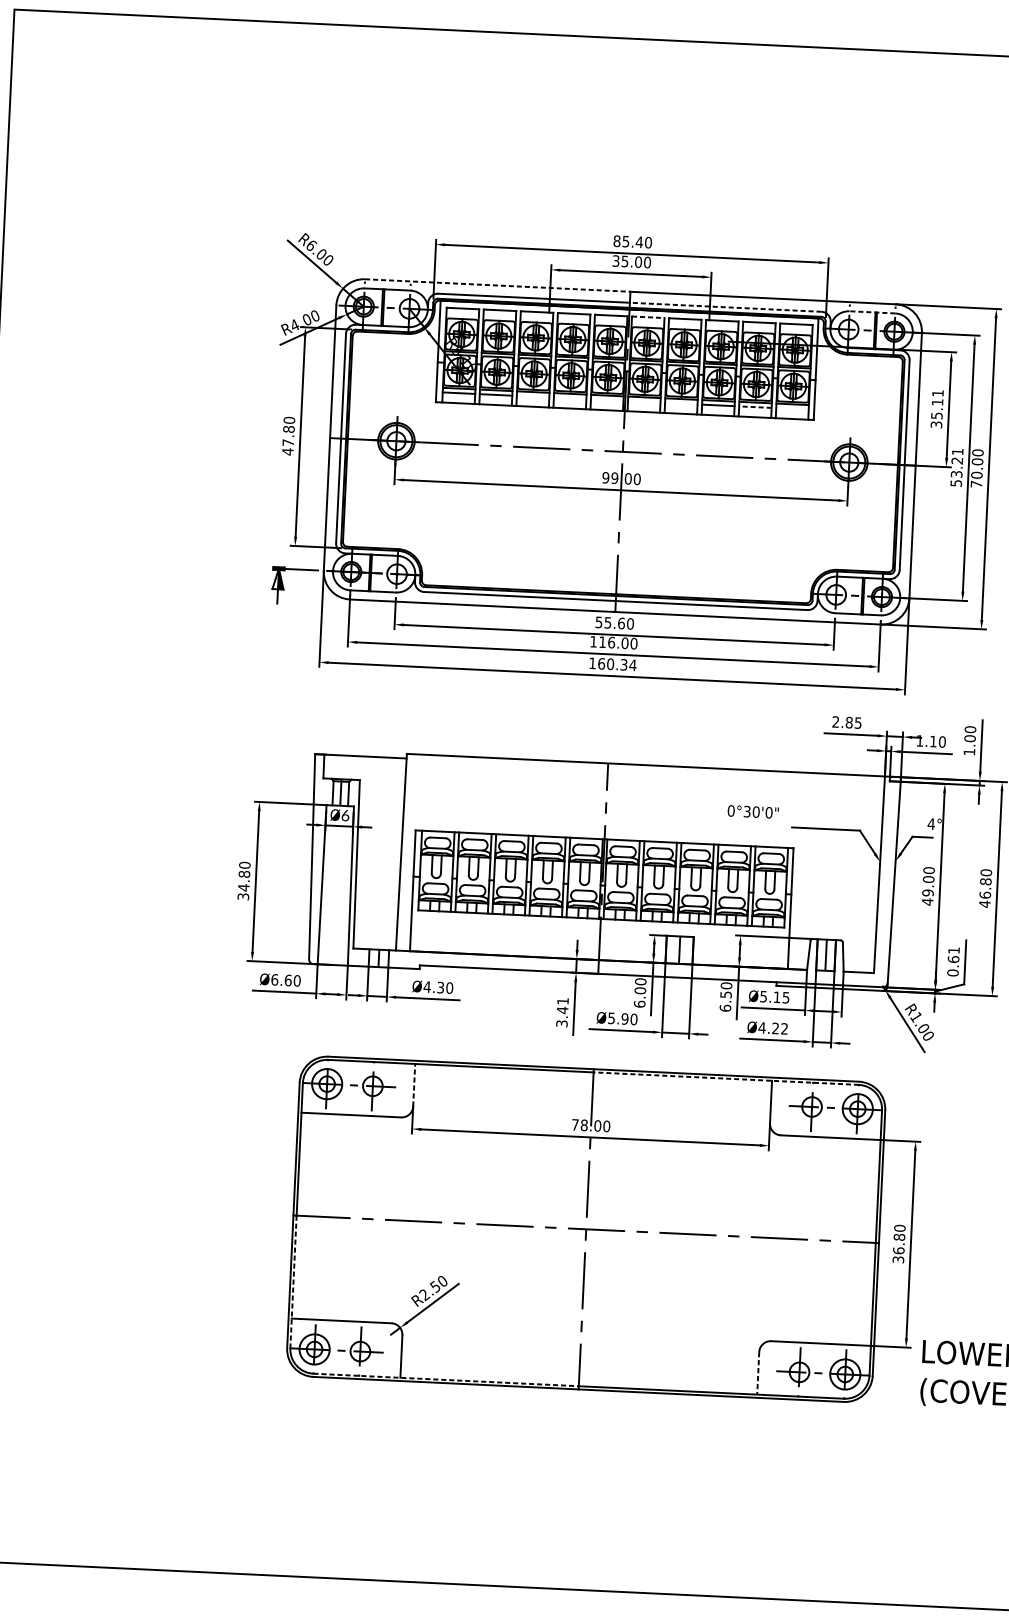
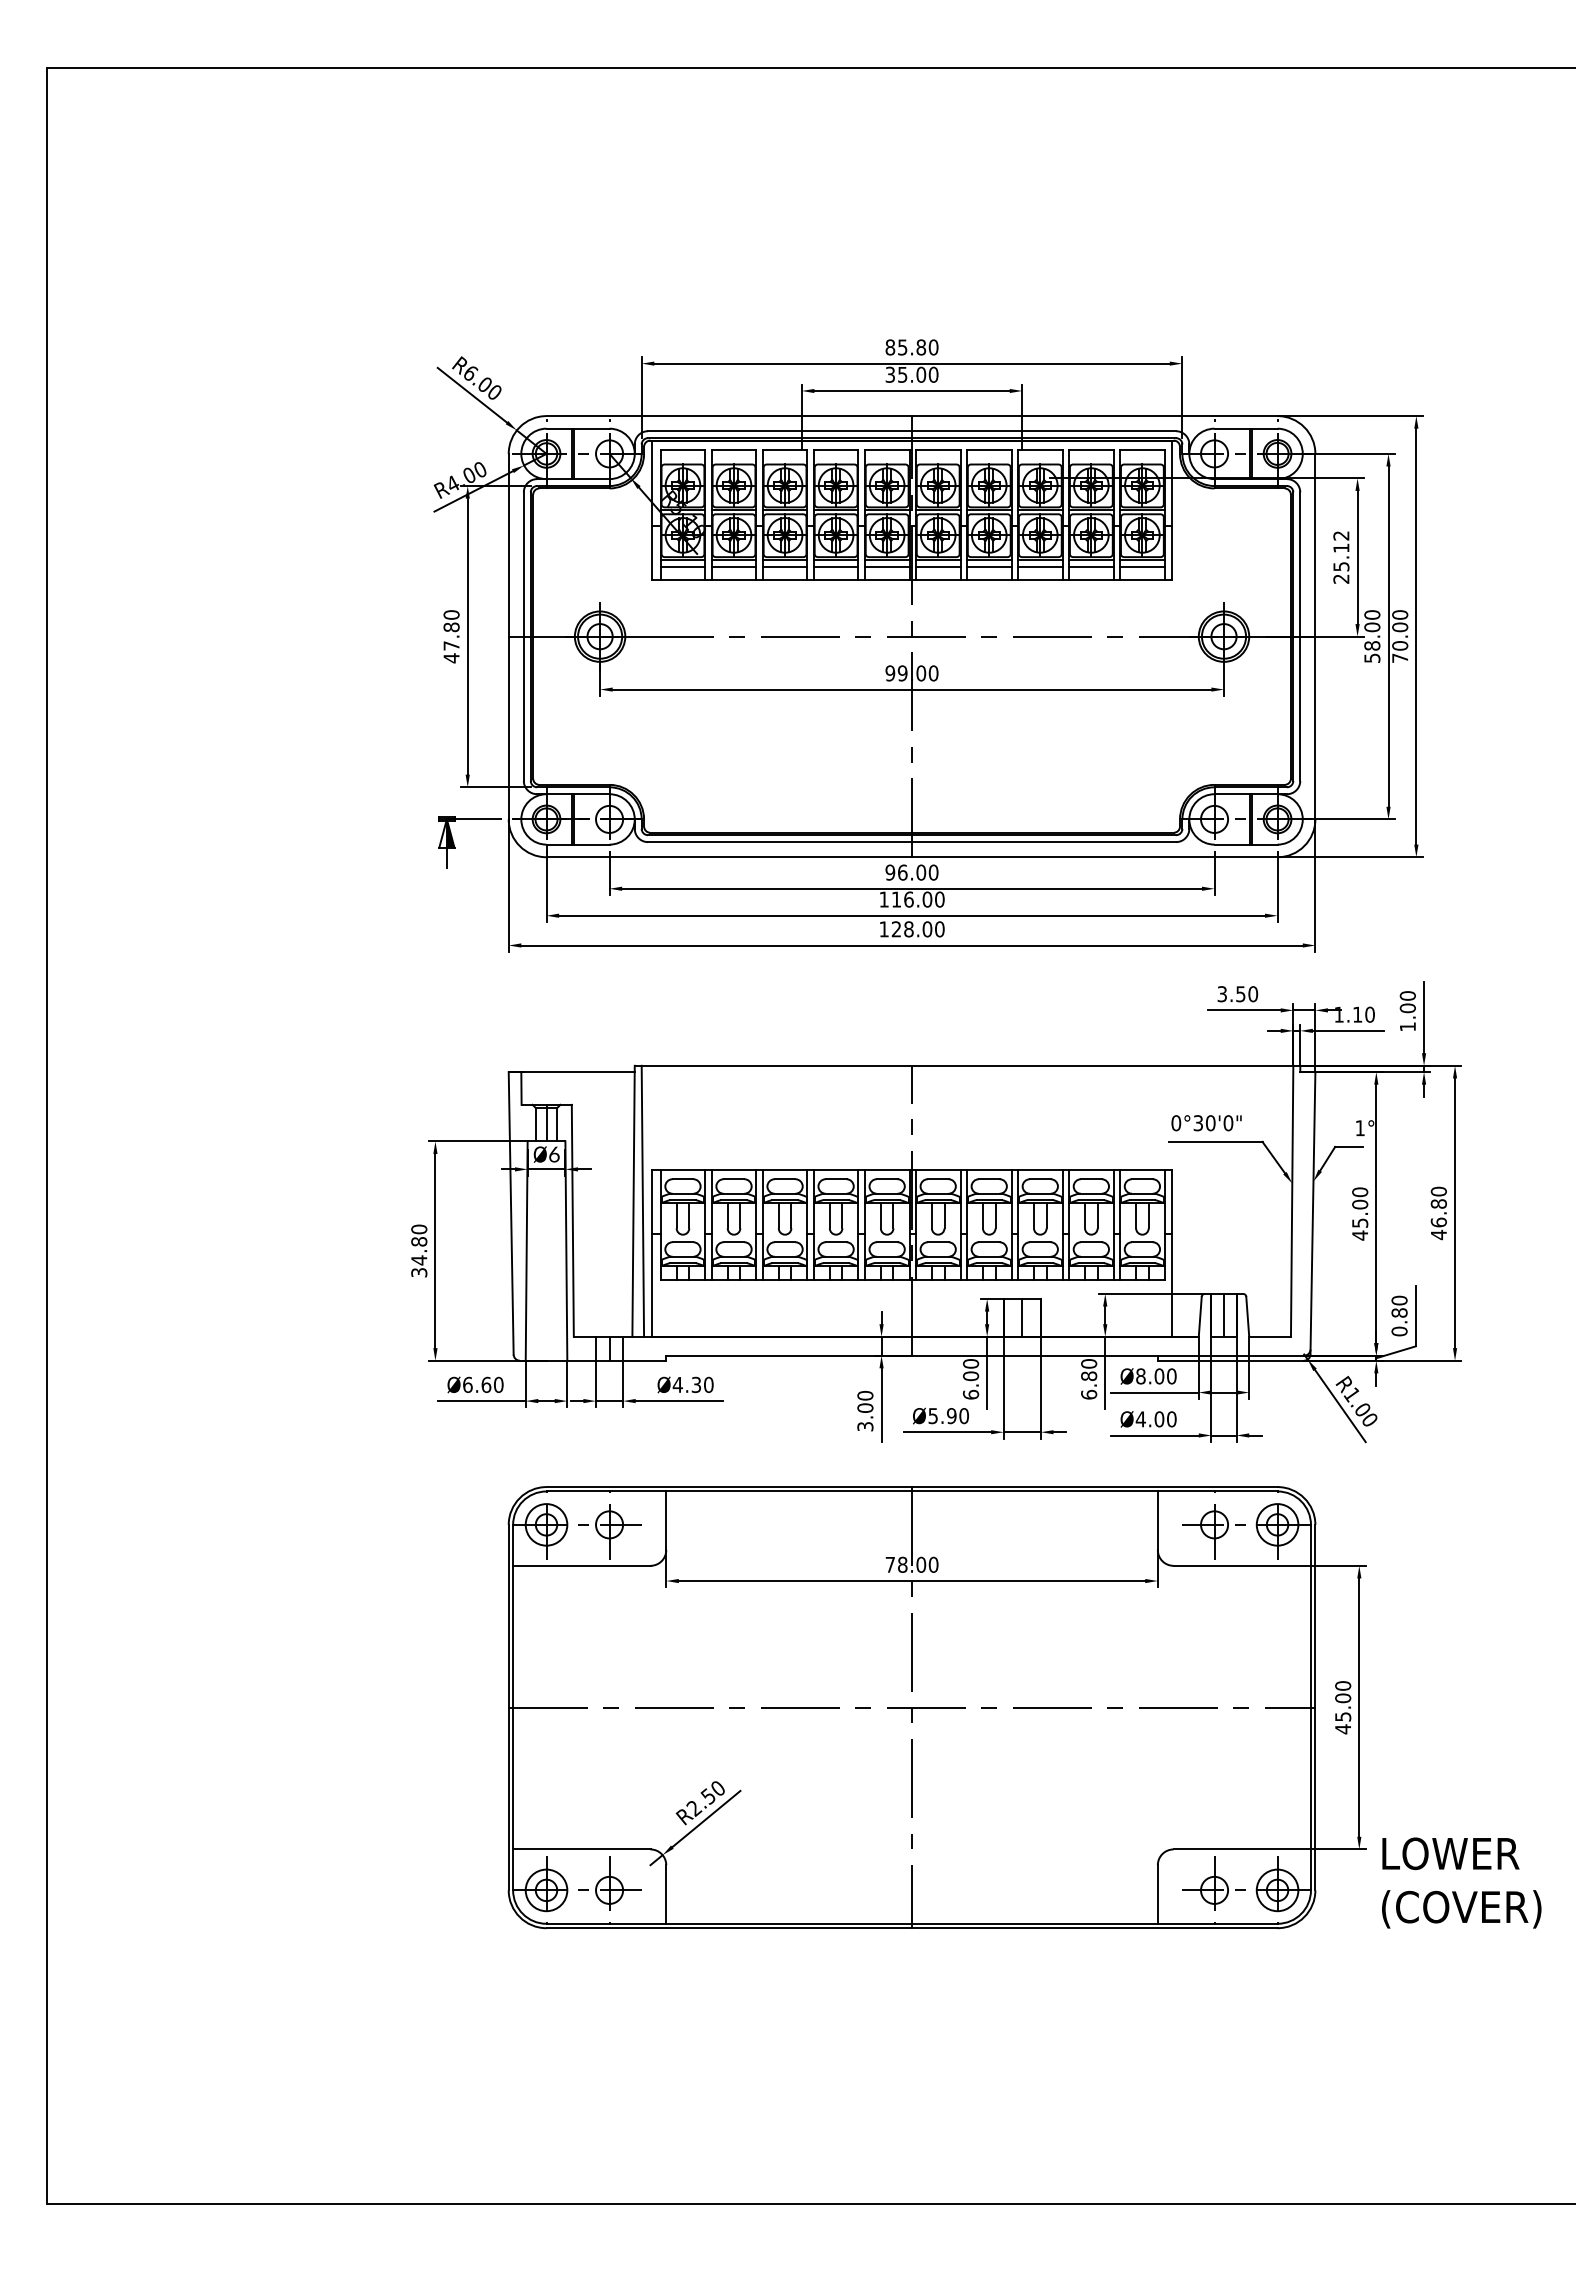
text: (639, 242) -> (921, 347), 85.40 -> 85.80
line: (497, 285) -> (729, 416), dashed -> solid
line: (725, 307) -> (1043, 431), dashed -> solid
line: (872, 312) -> (1246, 428), dashed -> solid
line: (648, 317) -> (938, 450), dashed -> solid
line: (532, 396) -> (784, 566), added
line: (569, 398) -> (835, 566), added
line: (606, 400) -> (886, 566), added
line: (643, 401) -> (937, 566), added
line: (680, 403) -> (988, 566), added
line: (754, 407) -> (1090, 566), dashed -> solid
line: (792, 408) -> (1142, 566), added
text: (937, 409) -> (1341, 557), 35.11 -> 25.12
text: (957, 463) -> (1372, 630), 53.21 -> 58.00
text: (610, 622) -> (905, 872), 55.60 -> 96.00
text: (616, 664) -> (917, 929), 160.34 -> 128.00
text: (846, 722) -> (1237, 994), 2.85 -> 3.50
text: (753, 812) -> (1206, 1123), moved
text: (931, 824) -> (1360, 1128), 4° -> 1°
line: (407, 851) -> (642, 1200), added
text: (927, 893) -> (1359, 1223), 49.00 -> 45.00
text: (953, 954) -> (1399, 1306), 0.61 -> 0.80
text: (726, 995) -> (1089, 1376), 6.50 -> 6.80
text: (774, 997) -> (1156, 1376), Ø5.15 -> Ø8.00
text: (562, 1005) -> (865, 1401), 3.41 -> 3.00
text: (780, 1028) -> (1165, 1419), Ø4.22 -> Ø4.00
line: (726, 1078) -> (1094, 1491), dashed -> solid
line: (414, 1085) -> (666, 1520), dashed -> solid
text: (899, 1248) -> (1343, 1713), 36.80 -> 45.00
line: (293, 1282) -> (513, 1799), dashed -> solid
line: (757, 1373) -> (1157, 1894), dashed -> solid
line: (446, 1379) -> (729, 1923), dashed -> solid

